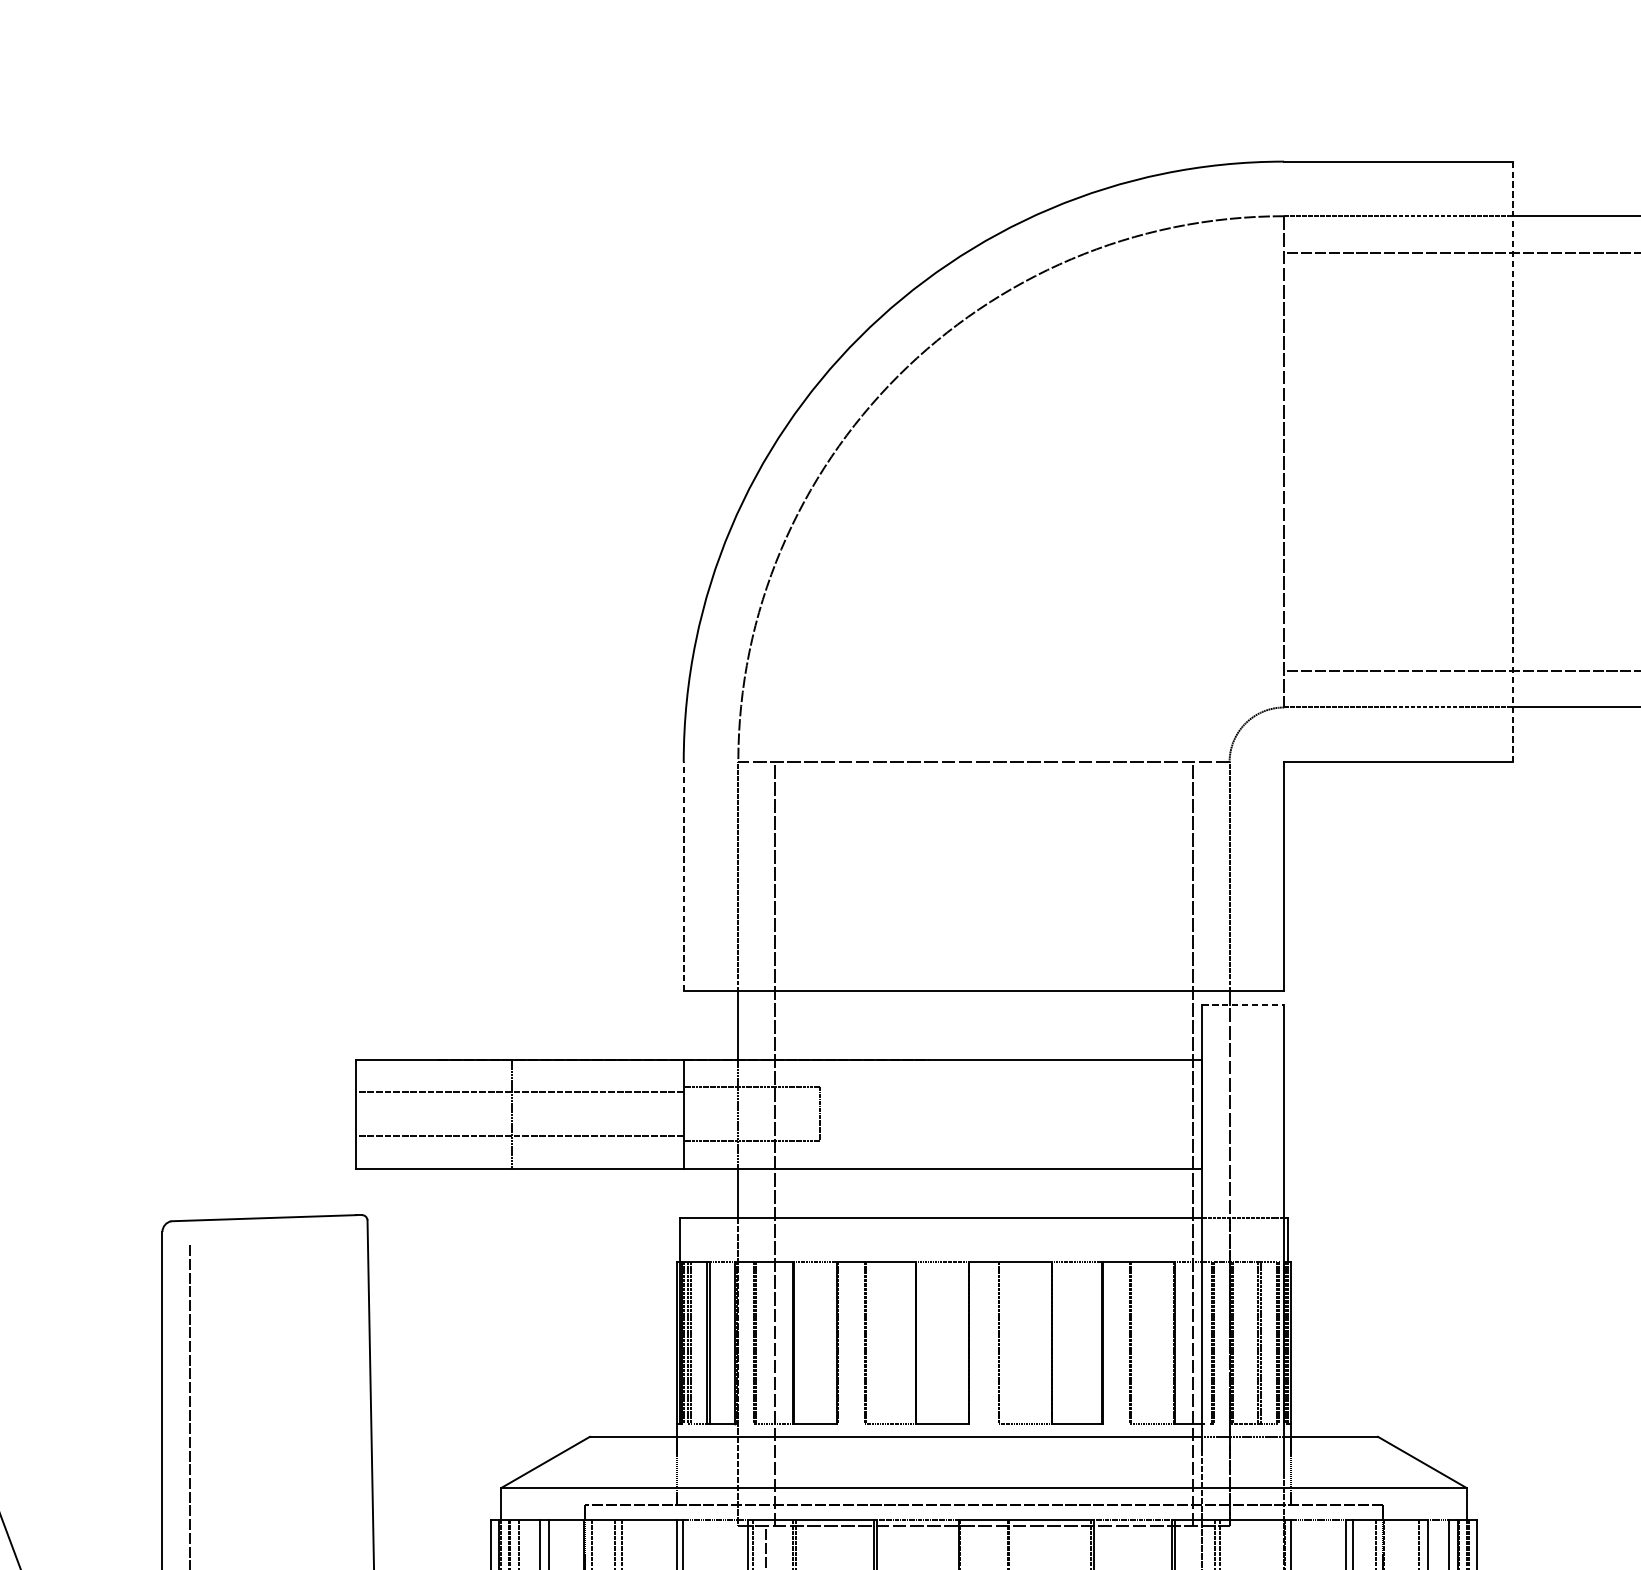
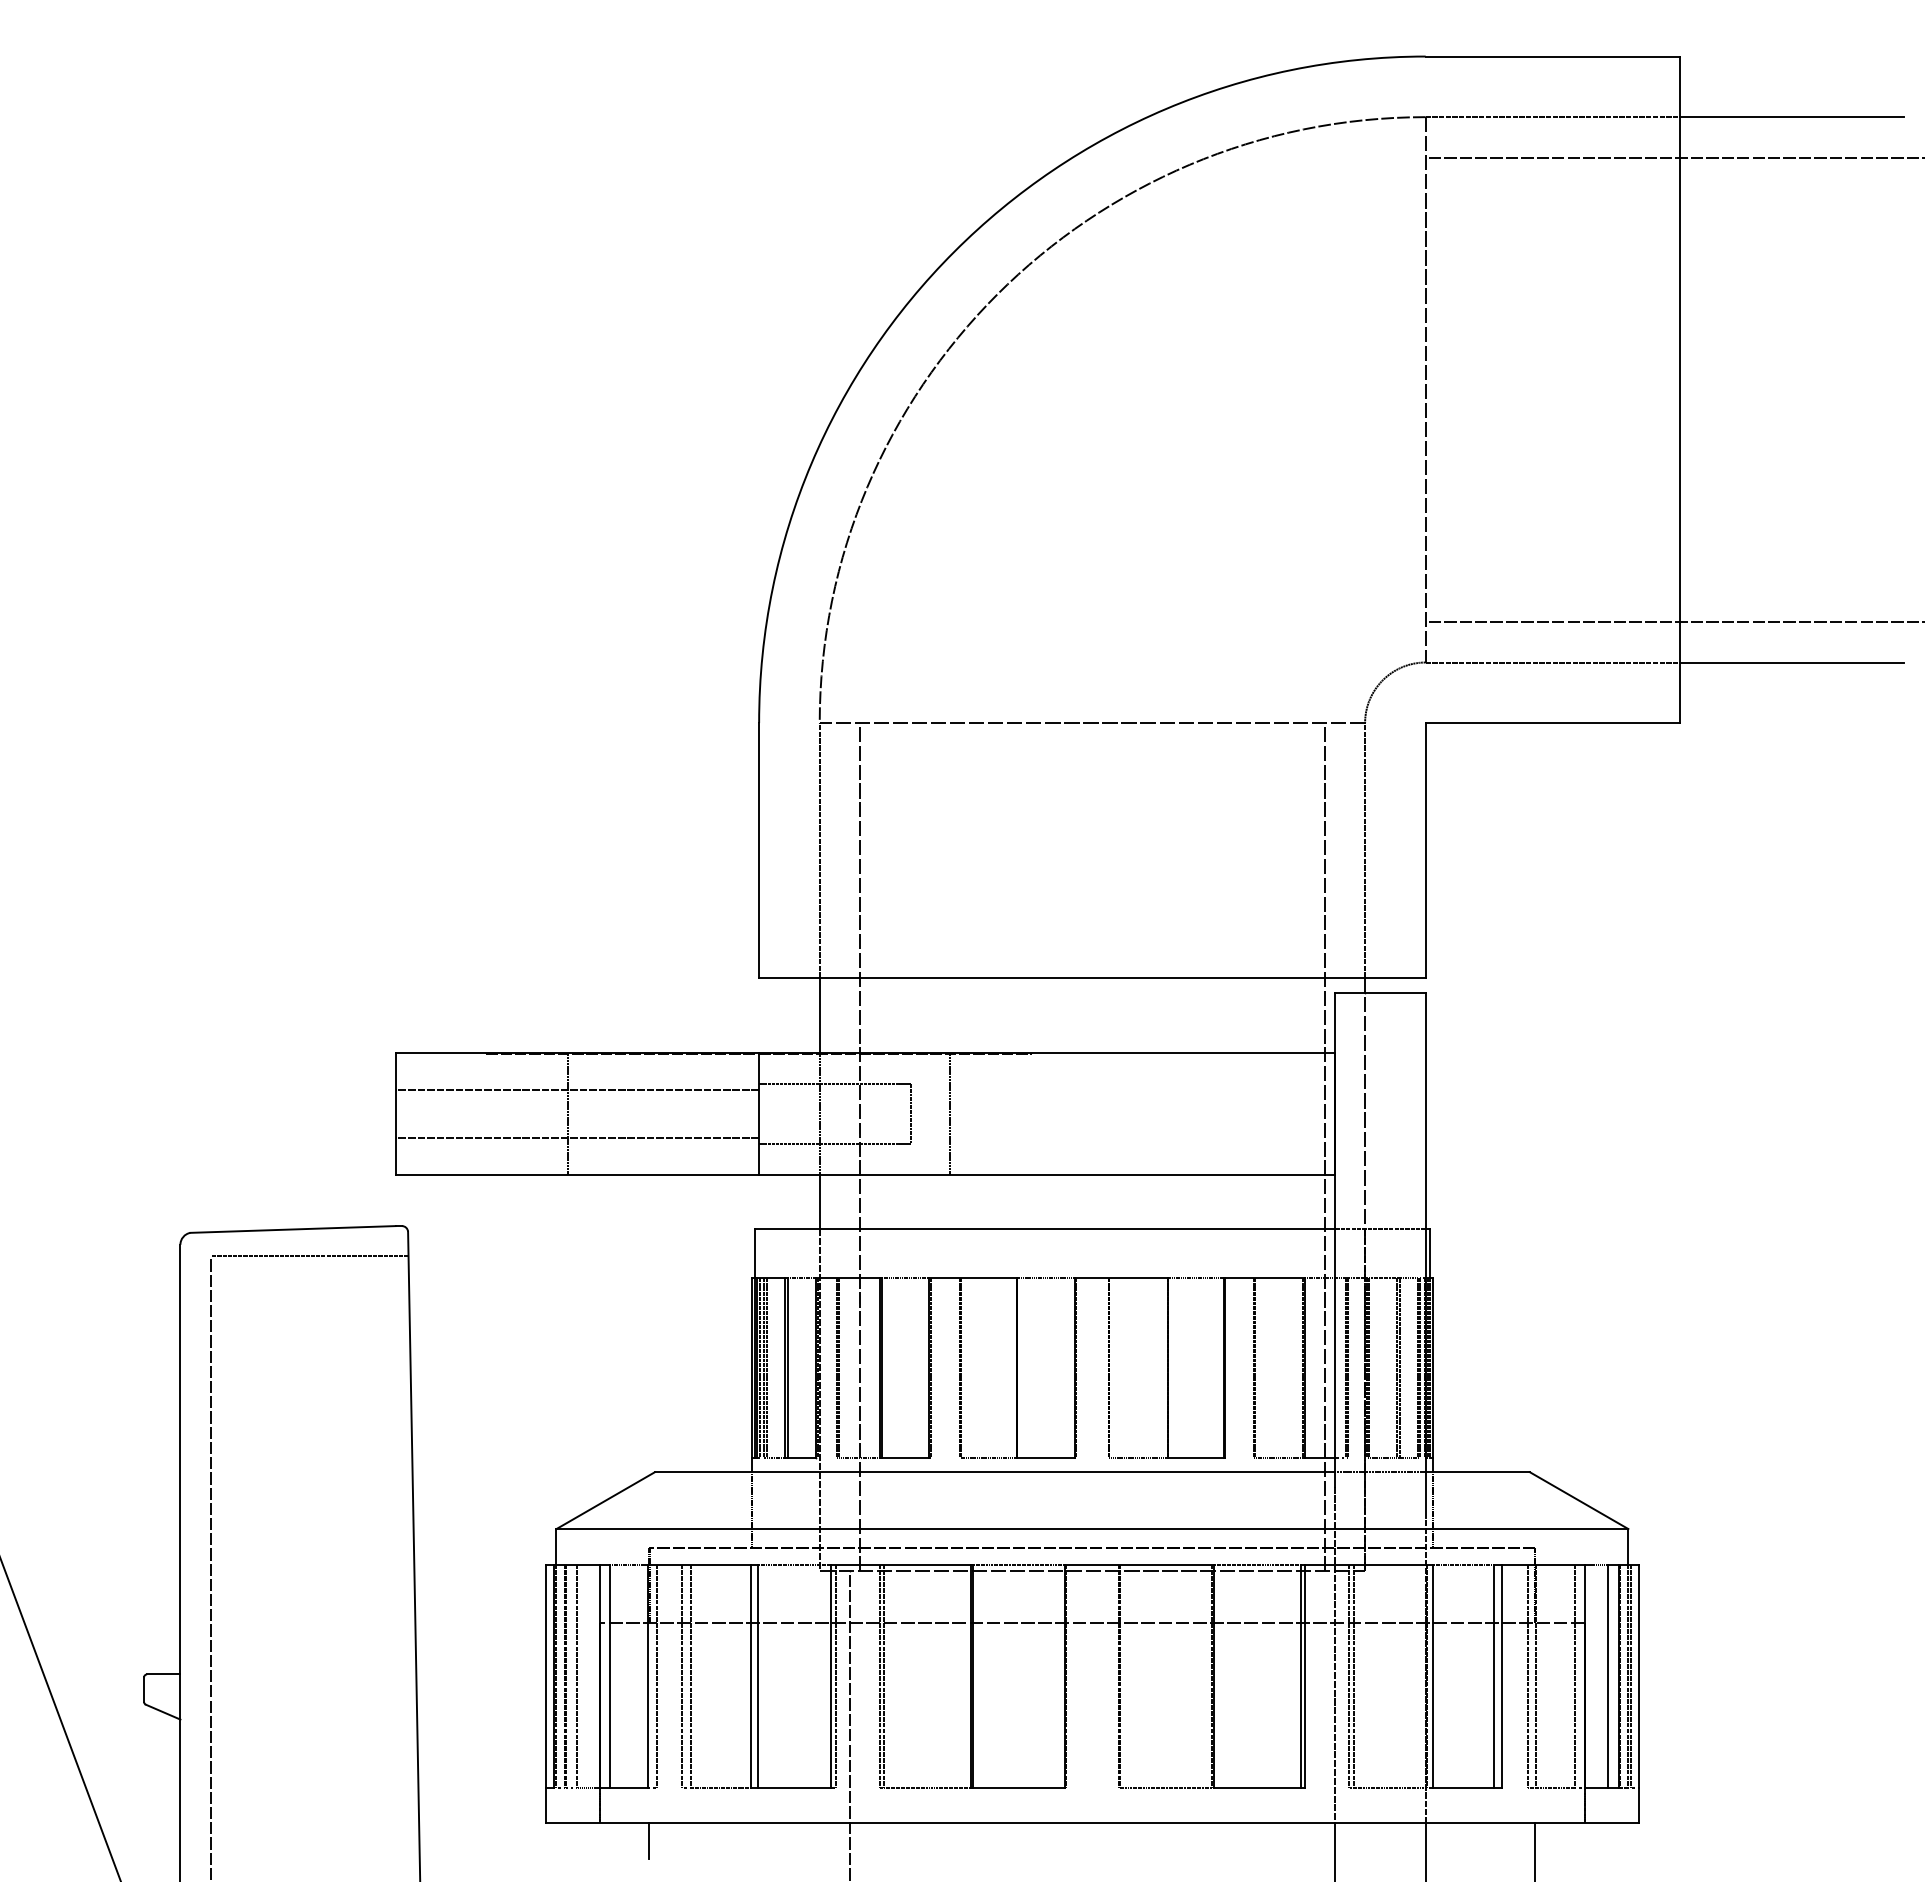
line: (1513, 462) -> (1680, 390), dashed -> solid
line: (684, 875) -> (759, 849), dashed -> solid
line: (1243, 1004) -> (1380, 992), dashed -> solid
line: (856, 1113) -> (950, 1113), added
line: (278, 1242) -> (309, 1256), added

